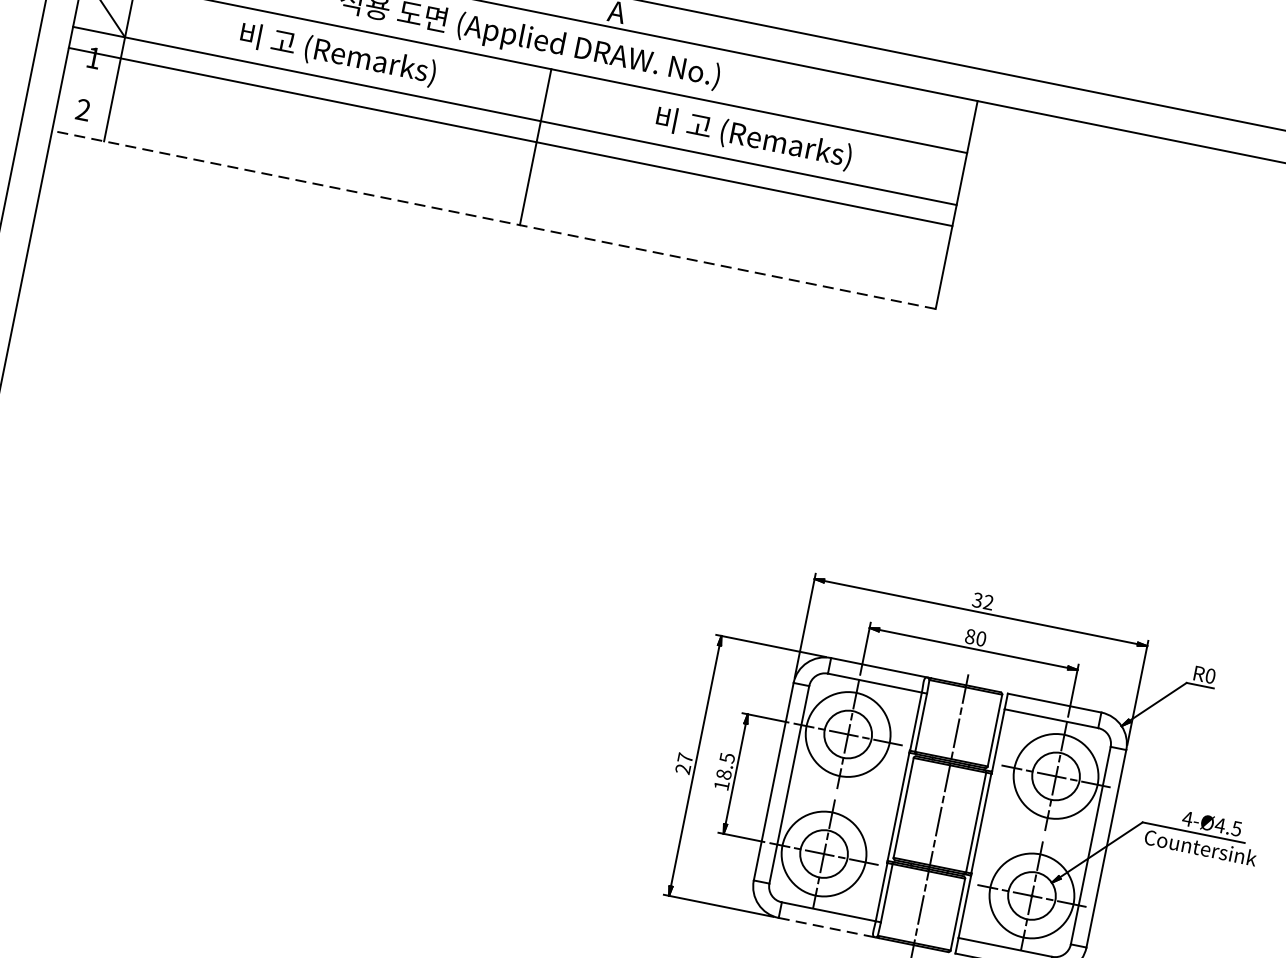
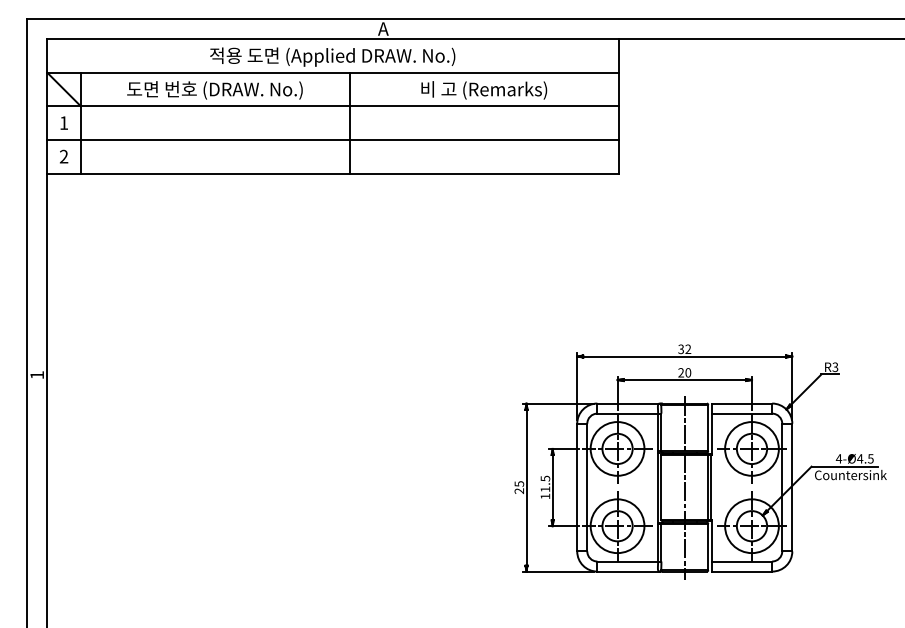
text: (336, 54) -> (214, 90), 비 고 (Remarks) -> 도면 번호 (DRAW. No.)
line: (510, 136) -> (332, 139), moved
line: (493, 219) -> (332, 173), dashed -> solid
text: (970, 636) -> (681, 372), 80 -> 20
text: (1210, 674) -> (835, 366), R0 -> R3
text: (685, 757) -> (519, 483), 27 -> 25
text: (724, 774) -> (545, 489), 18.5 -> 11.5
line: (828, 927) -> (629, 571), dashed -> solid

